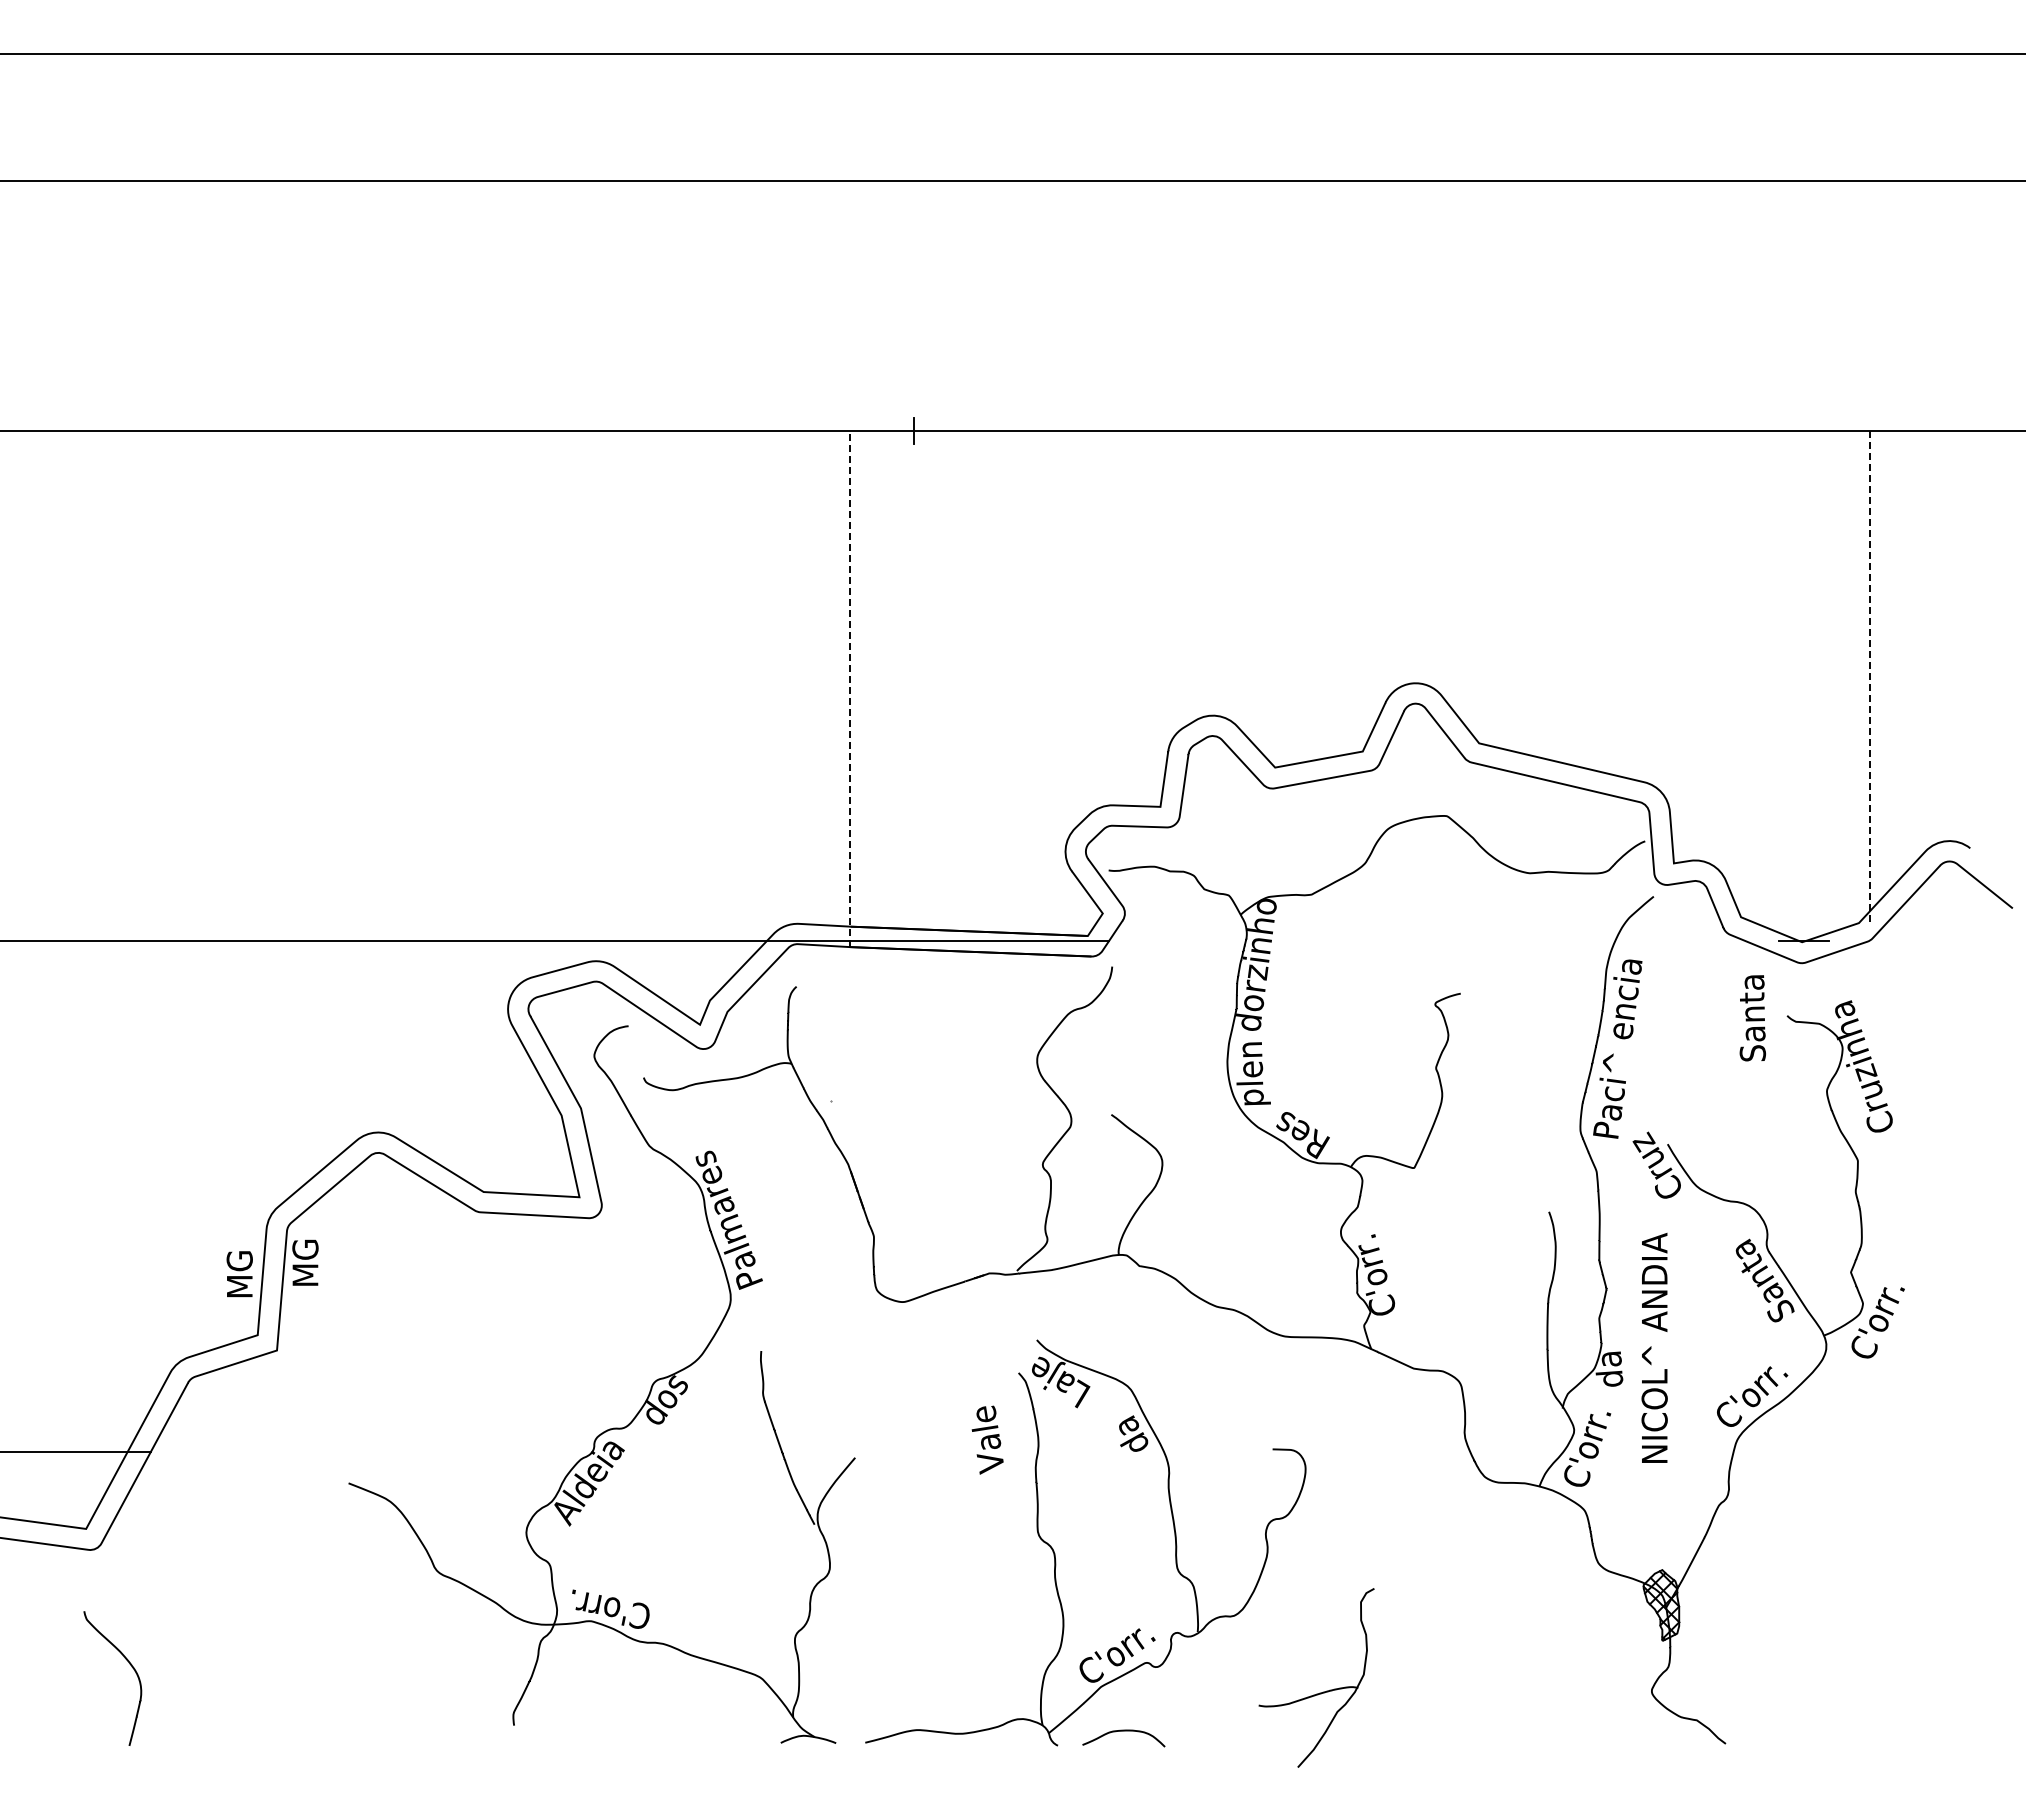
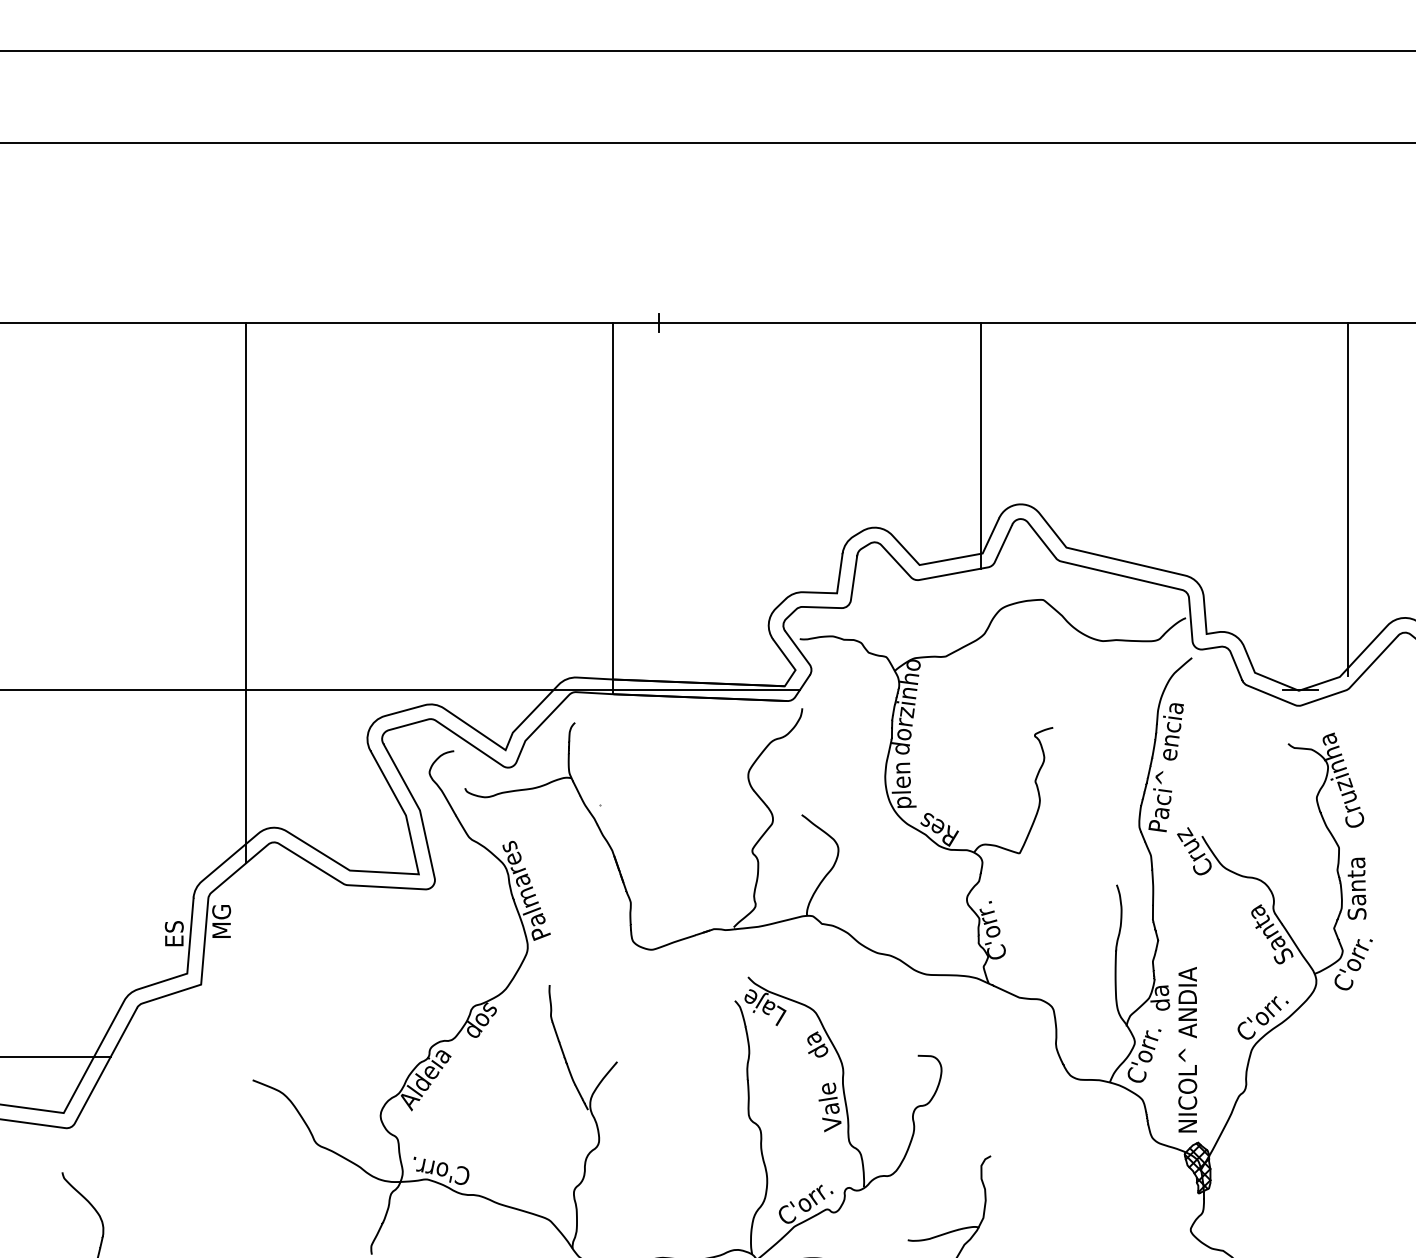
line: (1360, 601) -> (981, 445), added
line: (1870, 676) -> (1348, 499), dashed -> solid
line: (849, 688) -> (613, 508), dashed -> solid
line: (339, 805) -> (246, 592), added
text: (1752, 1018) -> (1356, 888), moved
text: (239, 1272) -> (174, 928), MG -> ES
text: (1654, 1347) -> (1187, 1049), moved
text: (987, 1439) -> (829, 1106), moved

